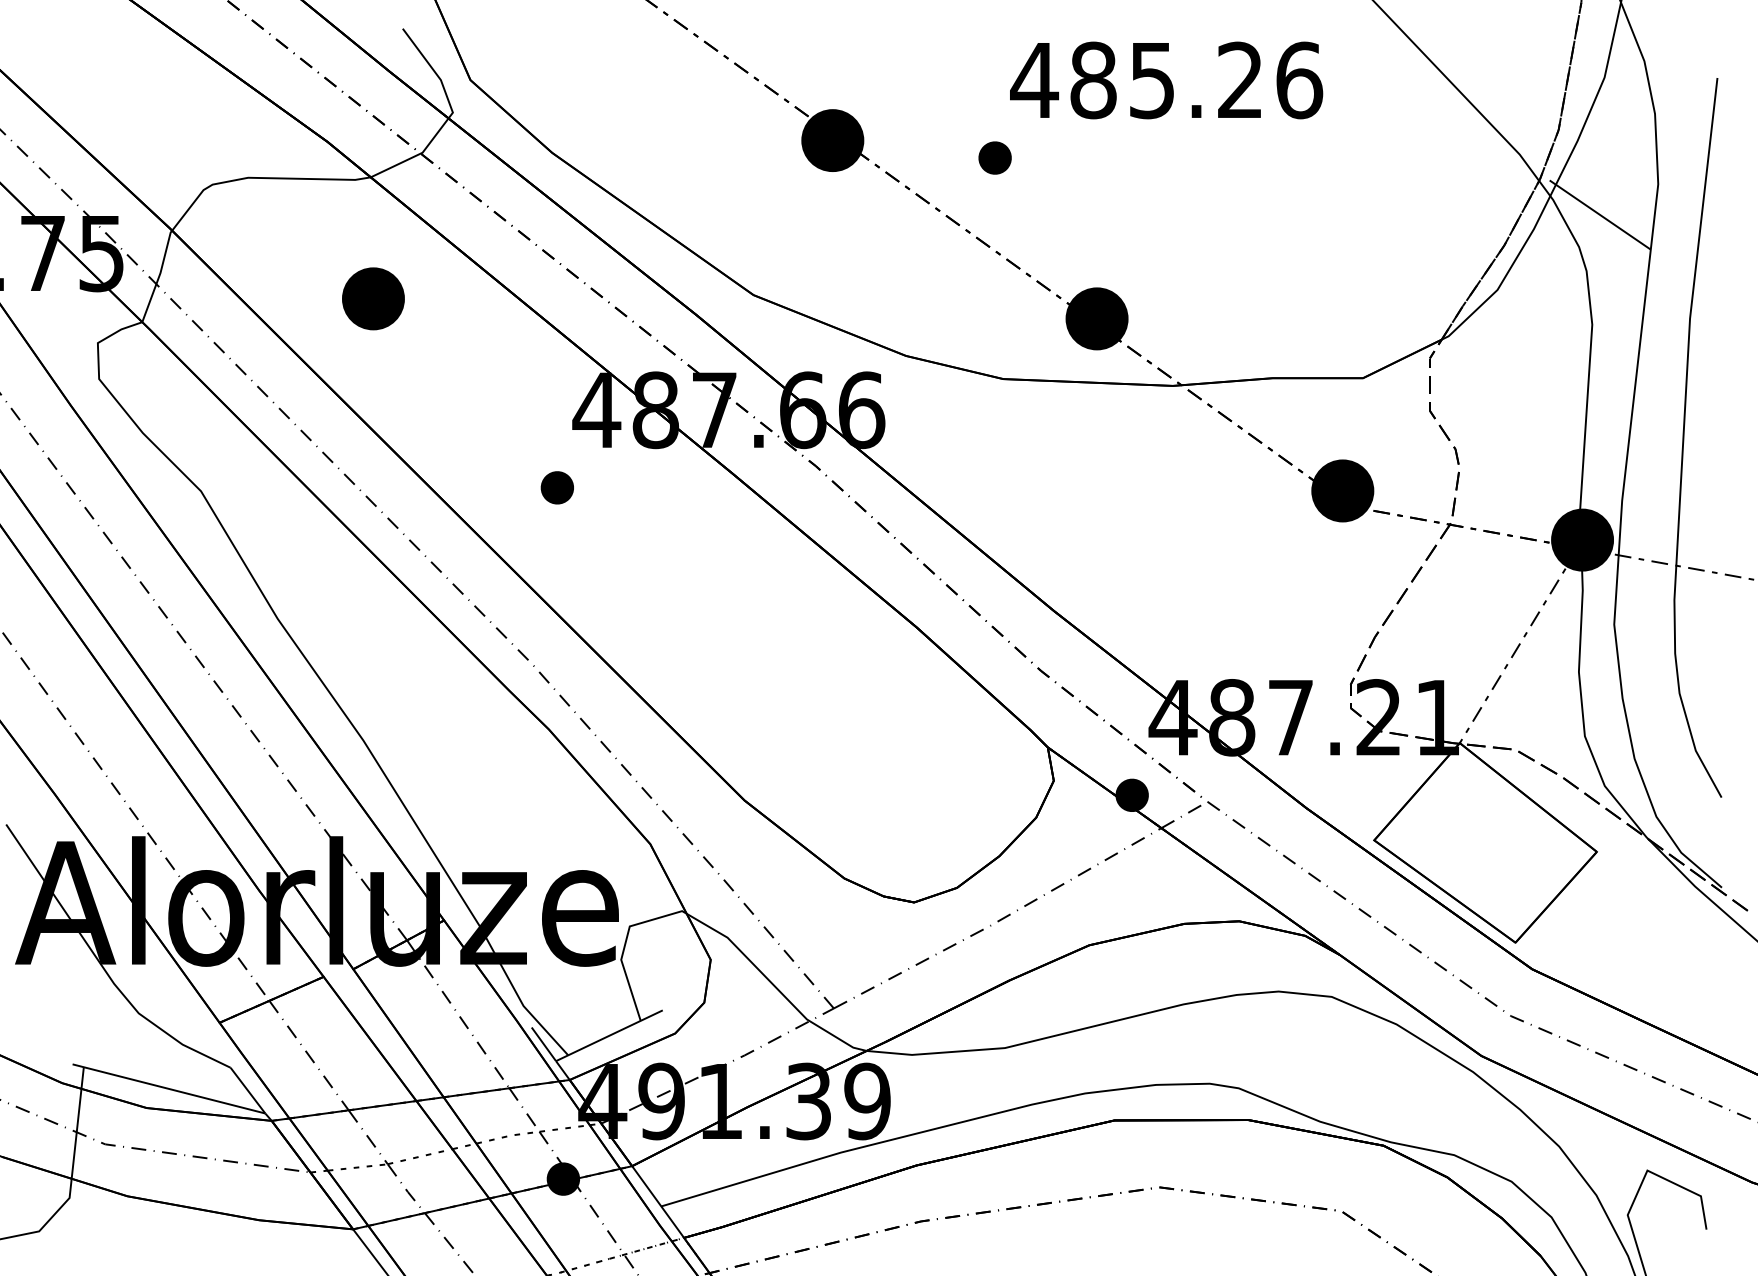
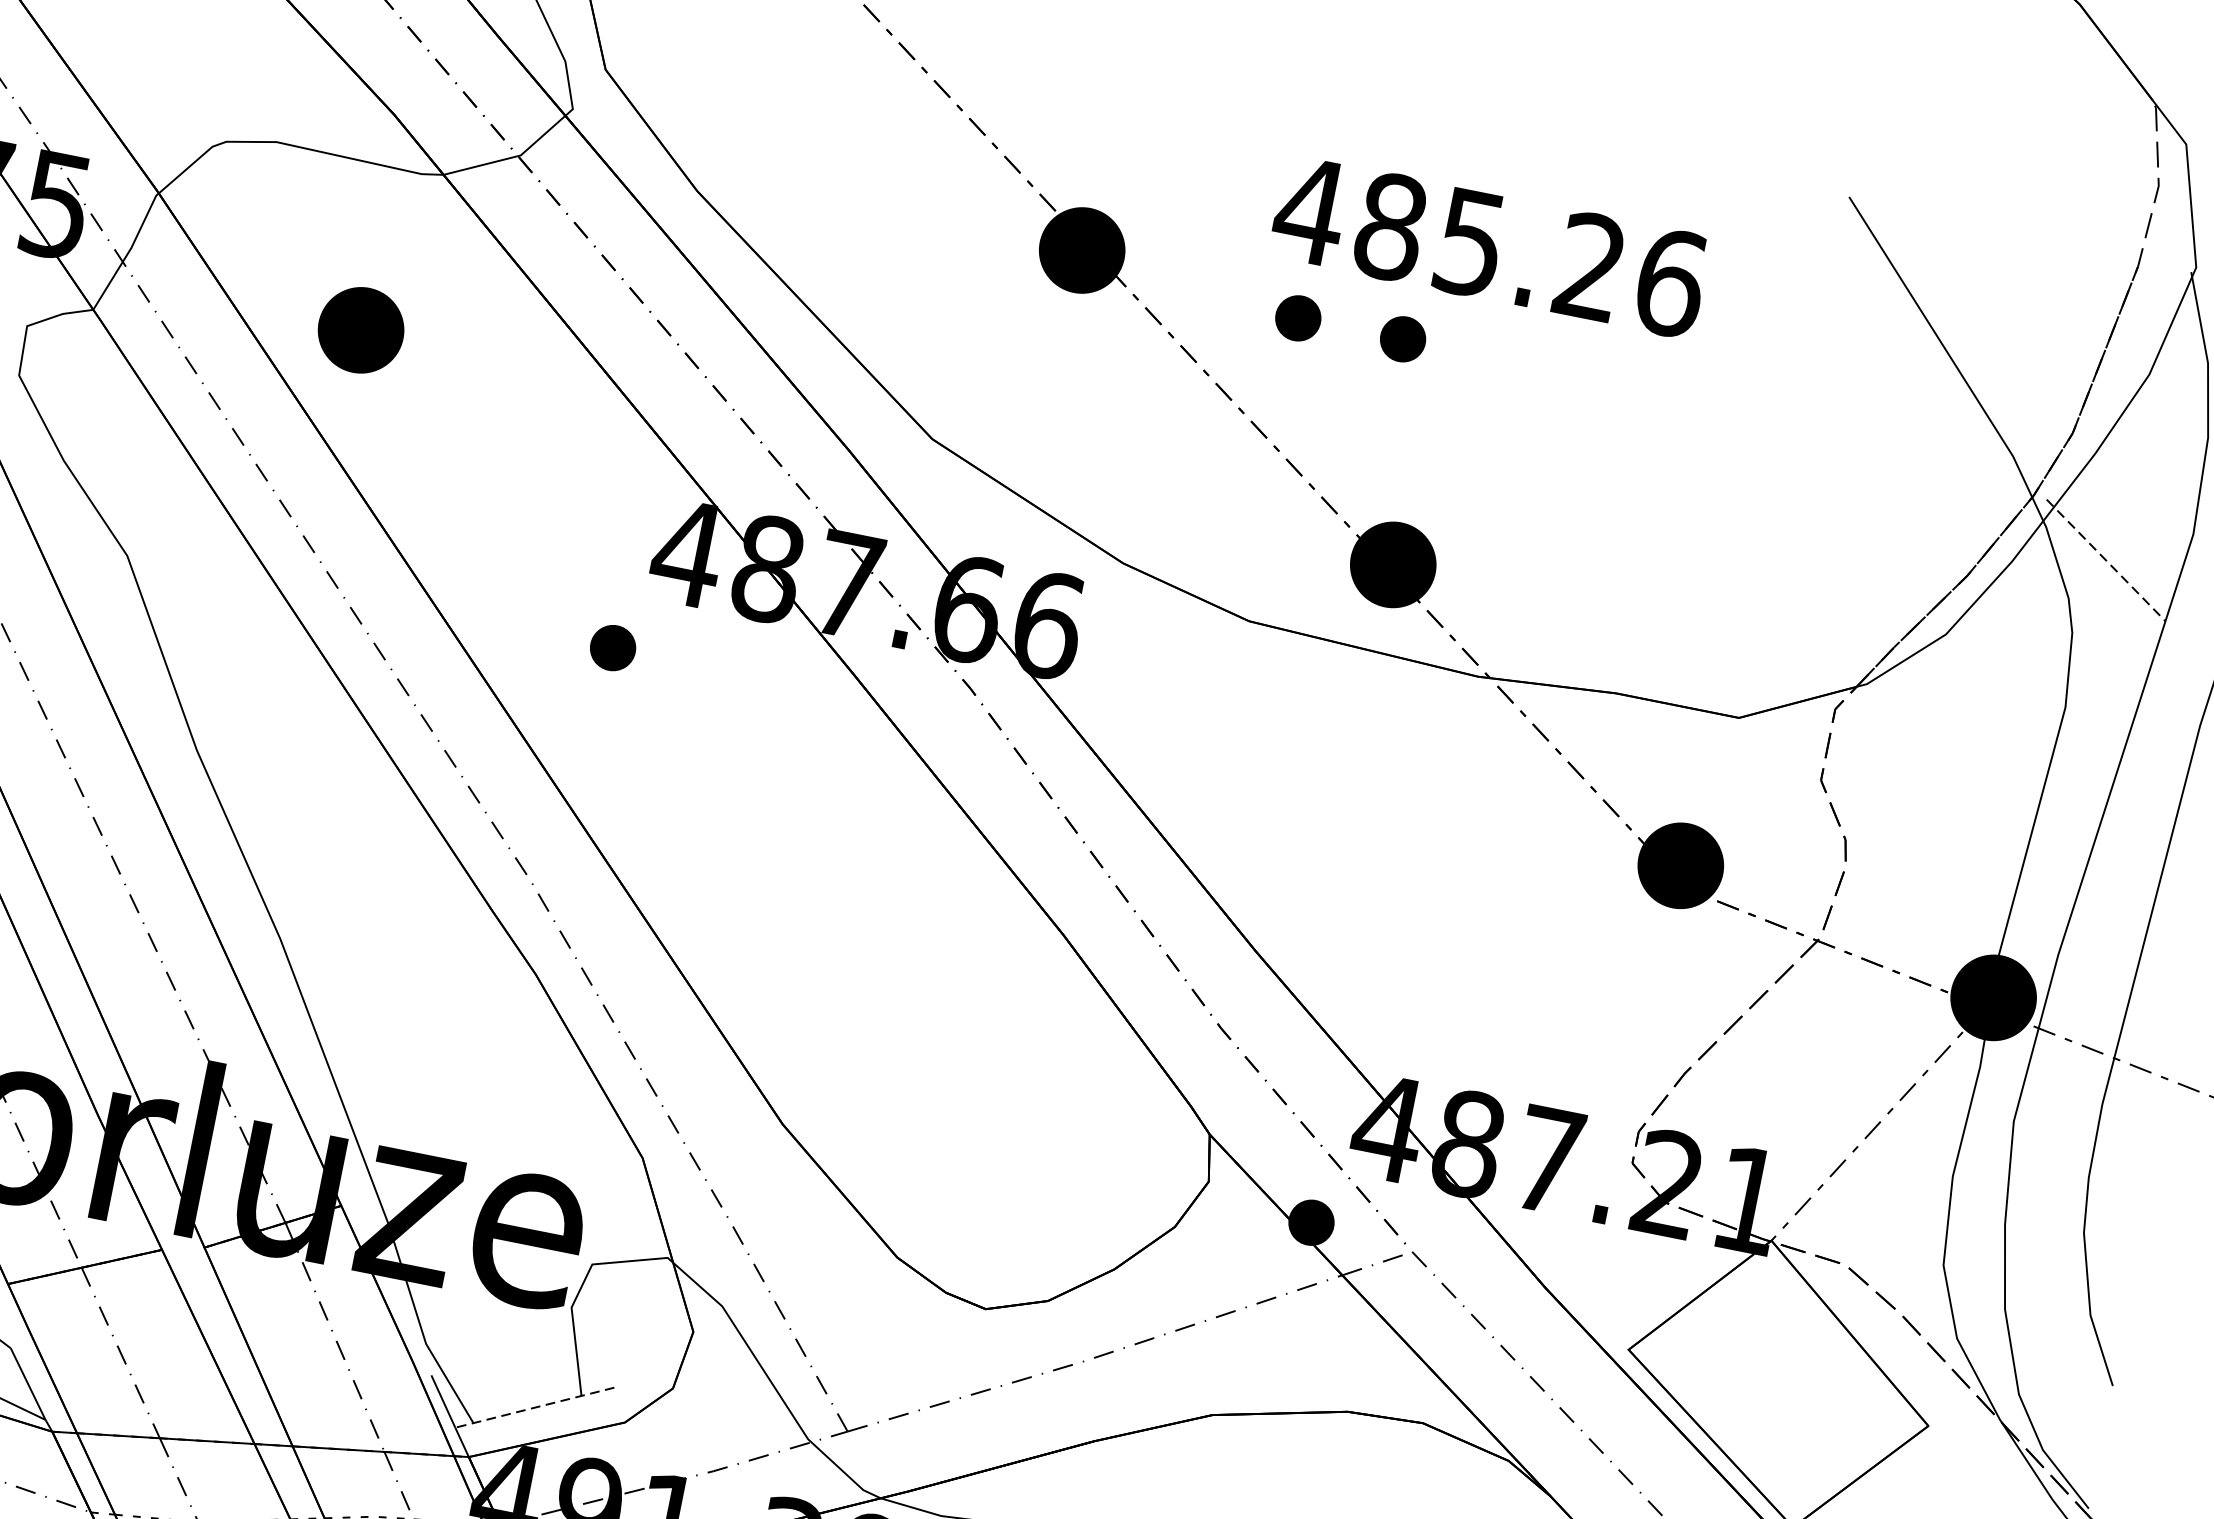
text: (1166, 80) -> (1489, 246), moved
part: (1071, 157) -> (1402, 338), added
line: (1600, 215) -> (2106, 561), solid -> dashed
part: (373, 298) -> (361, 329), moved
line: (608, 1035) -> (533, 1407), solid -> dashed

